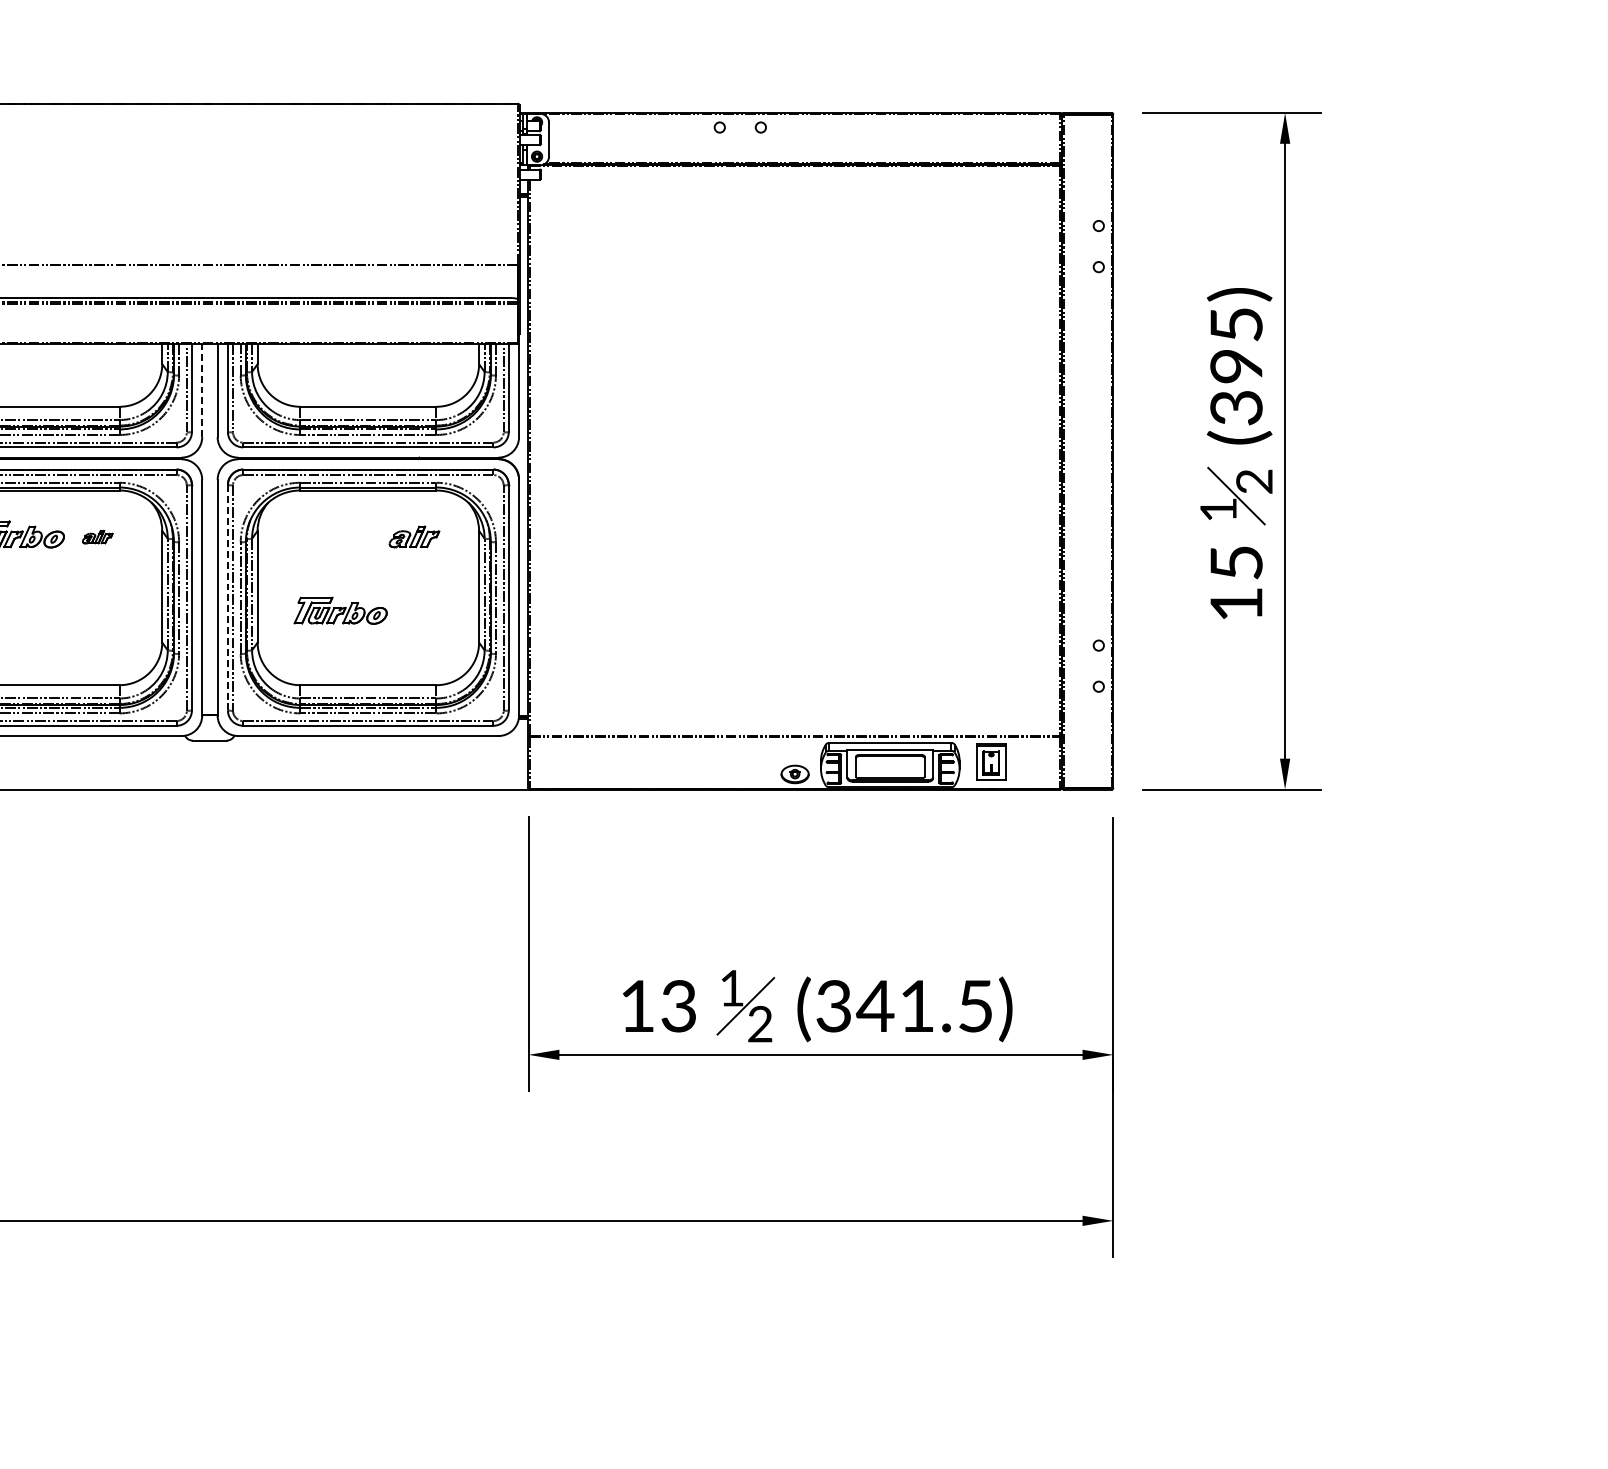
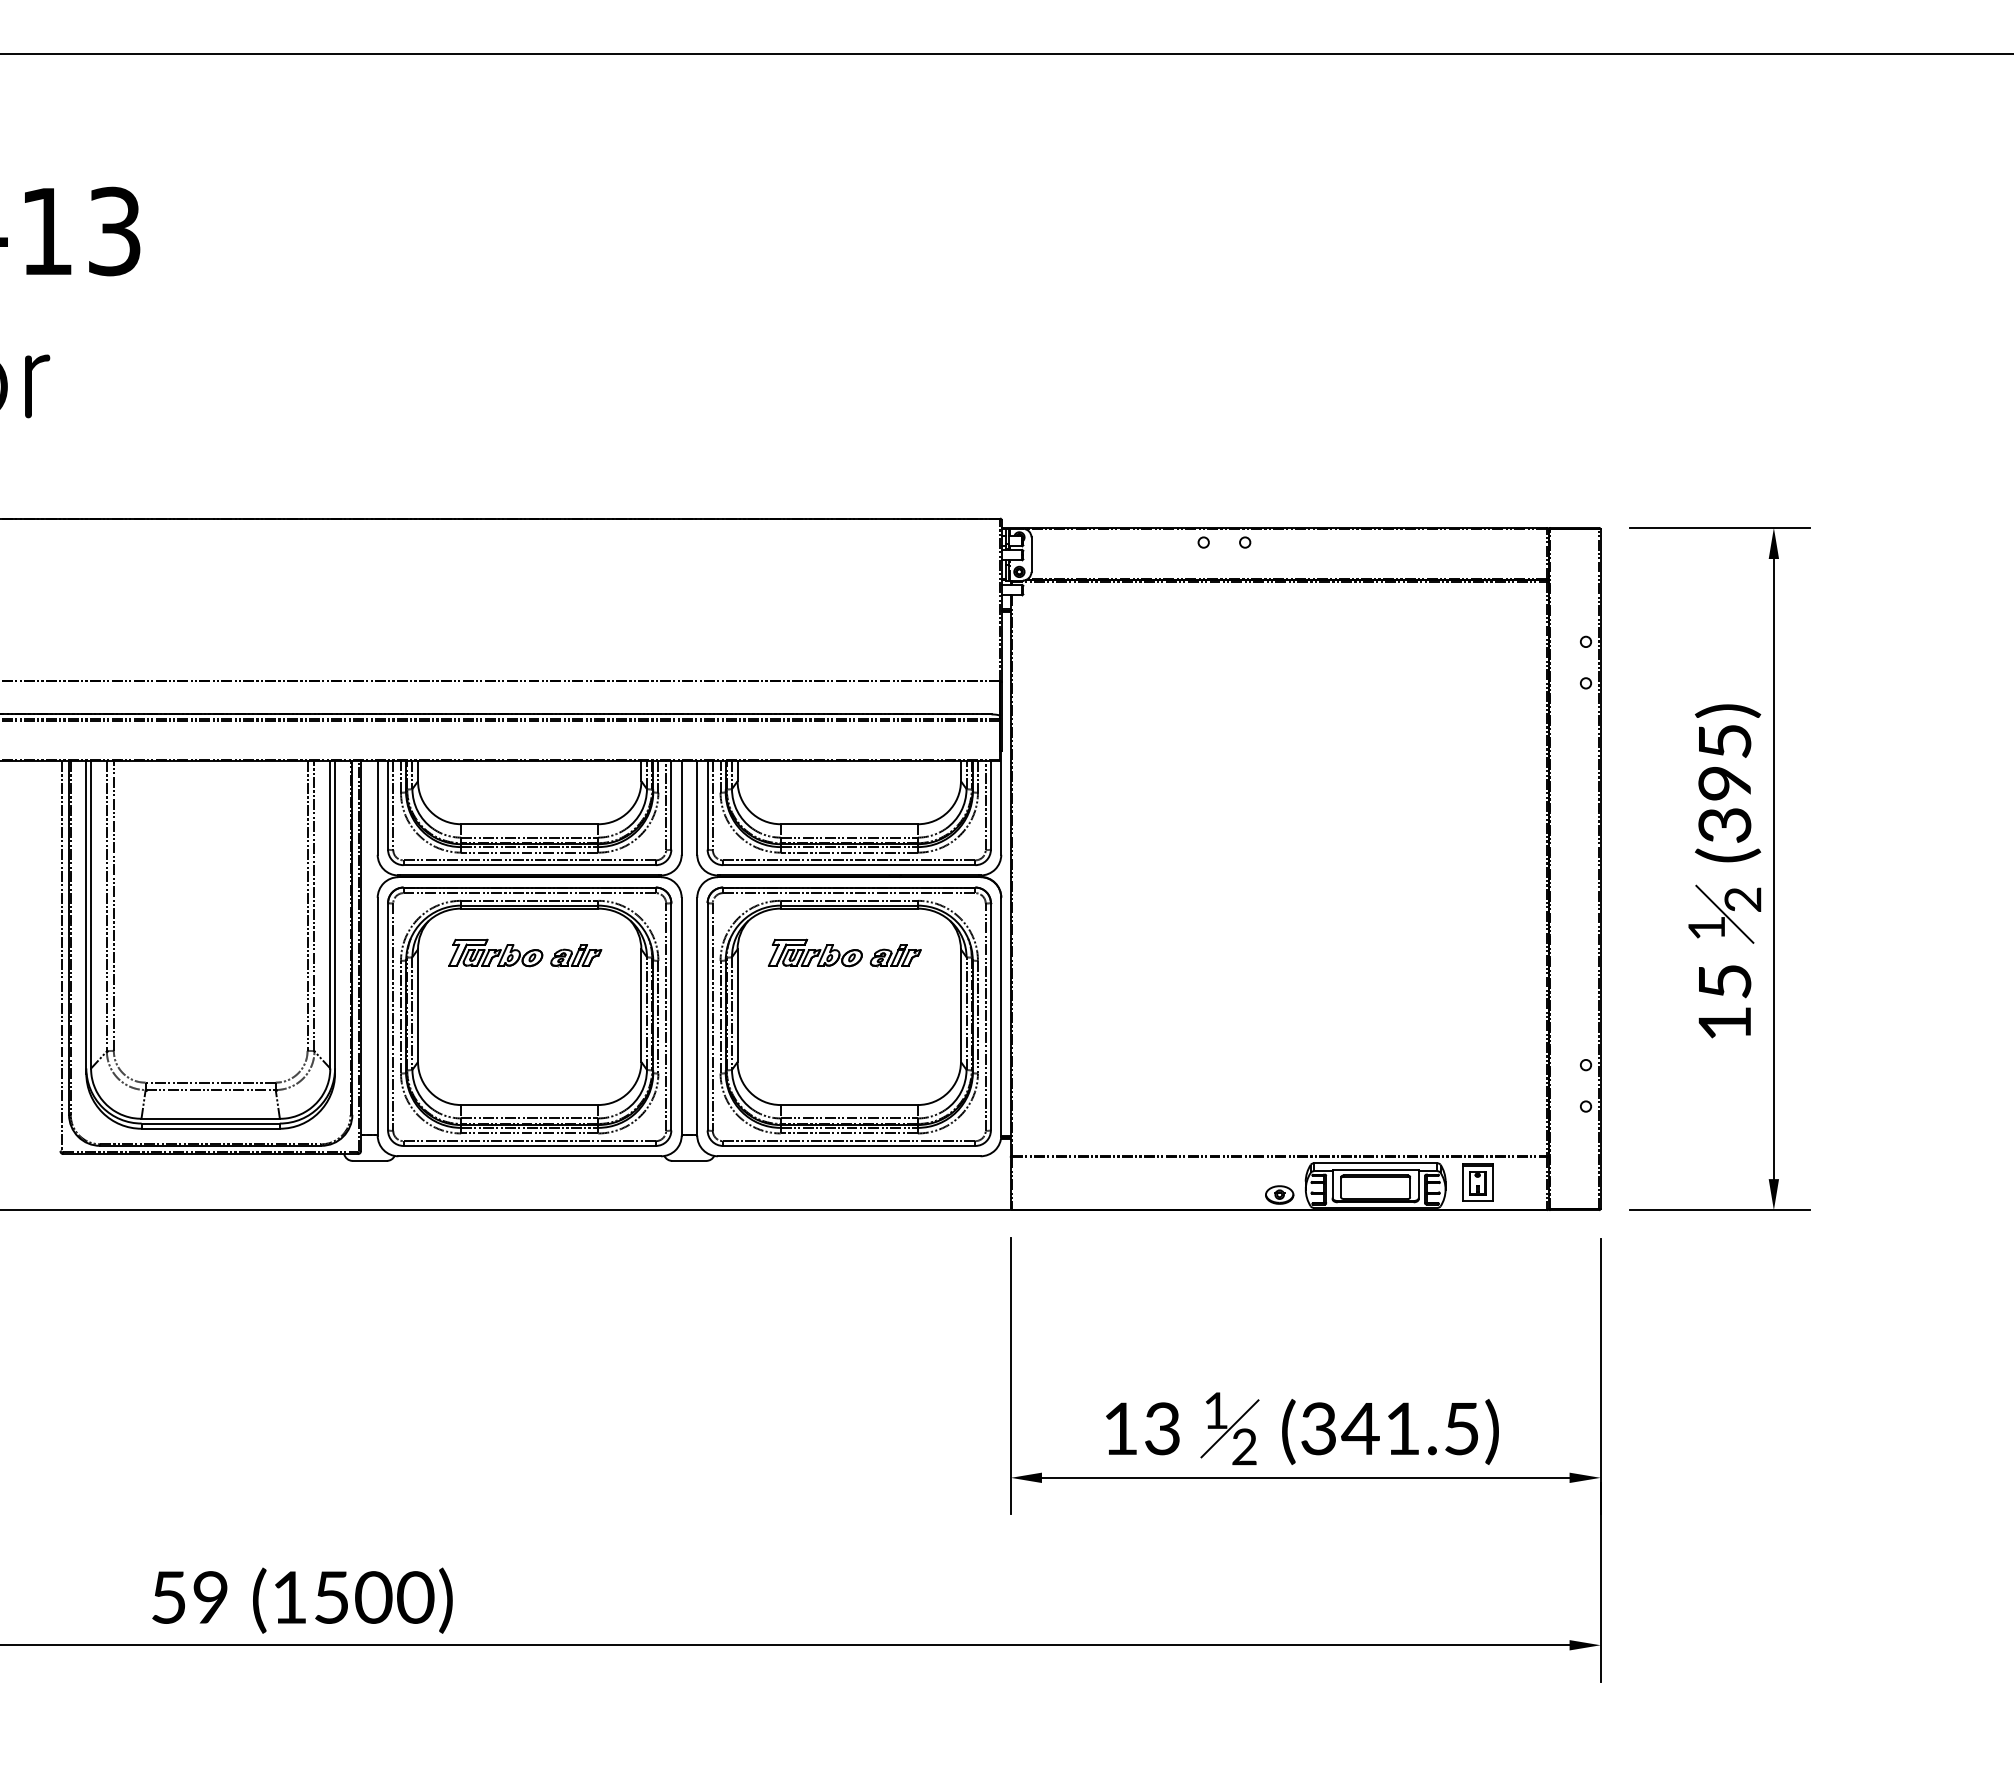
line: (202, 391) -> (681, 808), dashed -> solid
part: (97, 536) -> (576, 955), size x1.67
line: (227, 597) -> (707, 1016), dashed -> solid
part: (340, 610) -> (815, 952), moved

